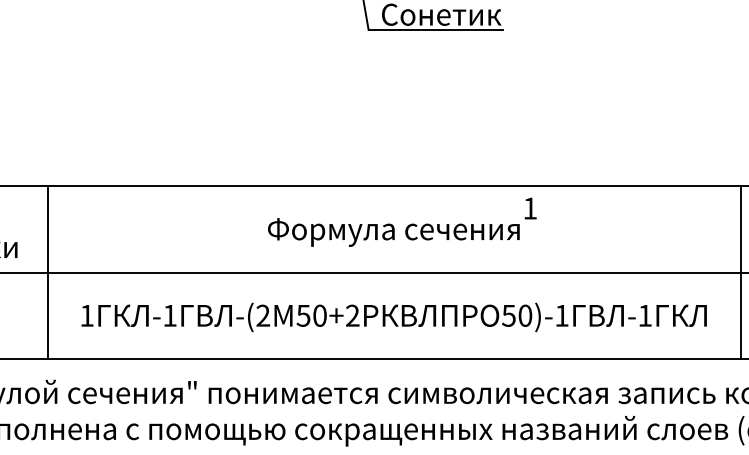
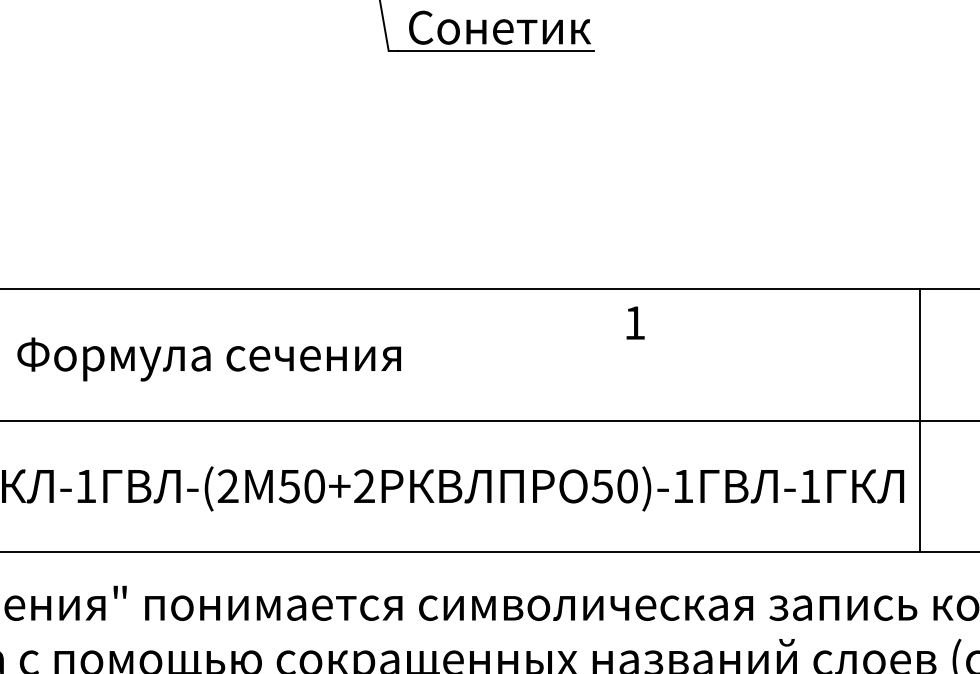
text: (393, 232) -> (208, 359), moved
line: (740, 272) -> (920, 420), moved

